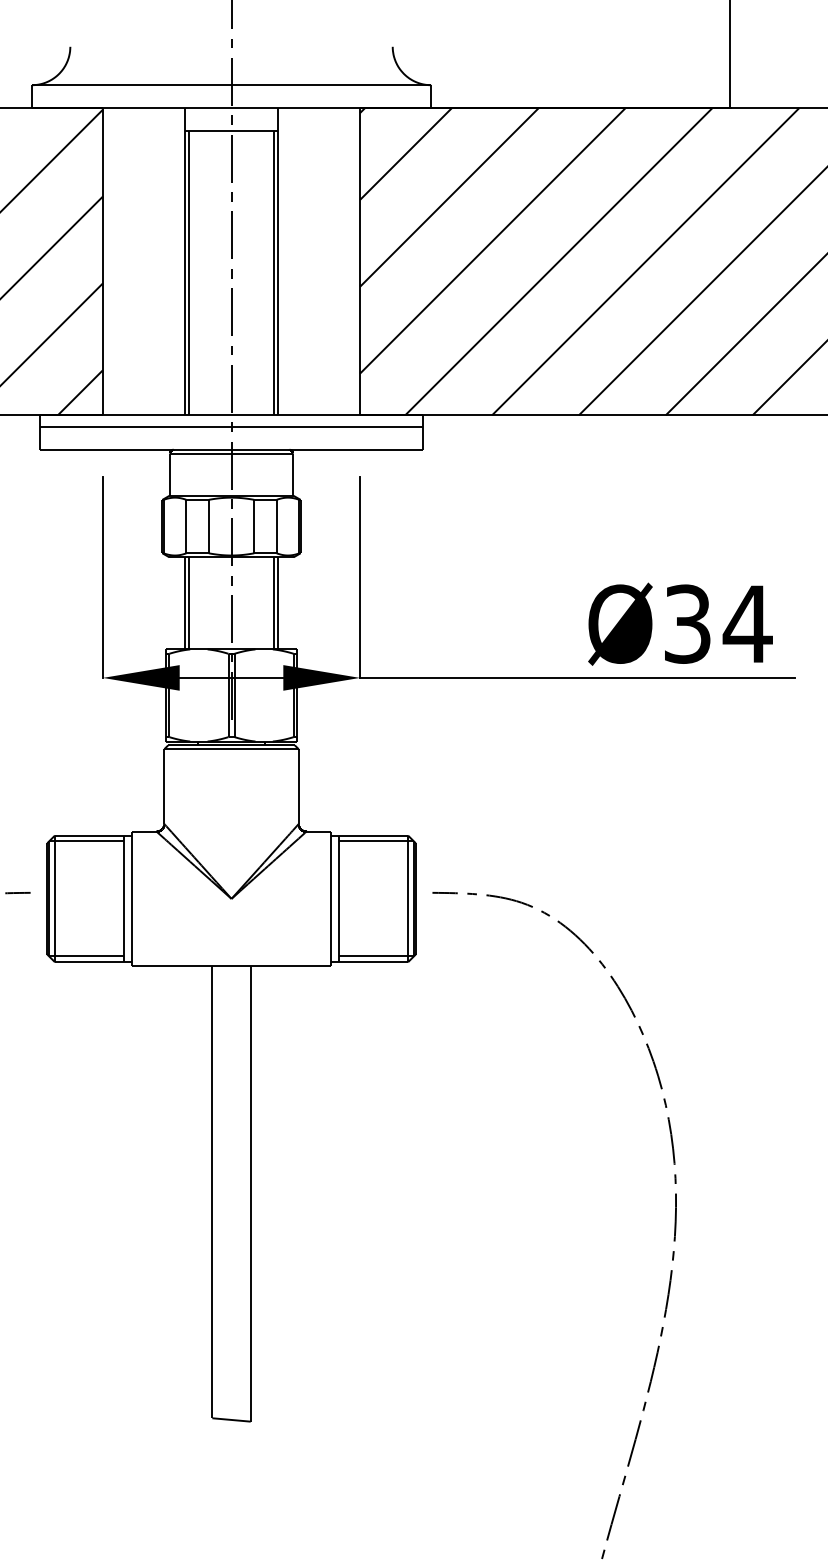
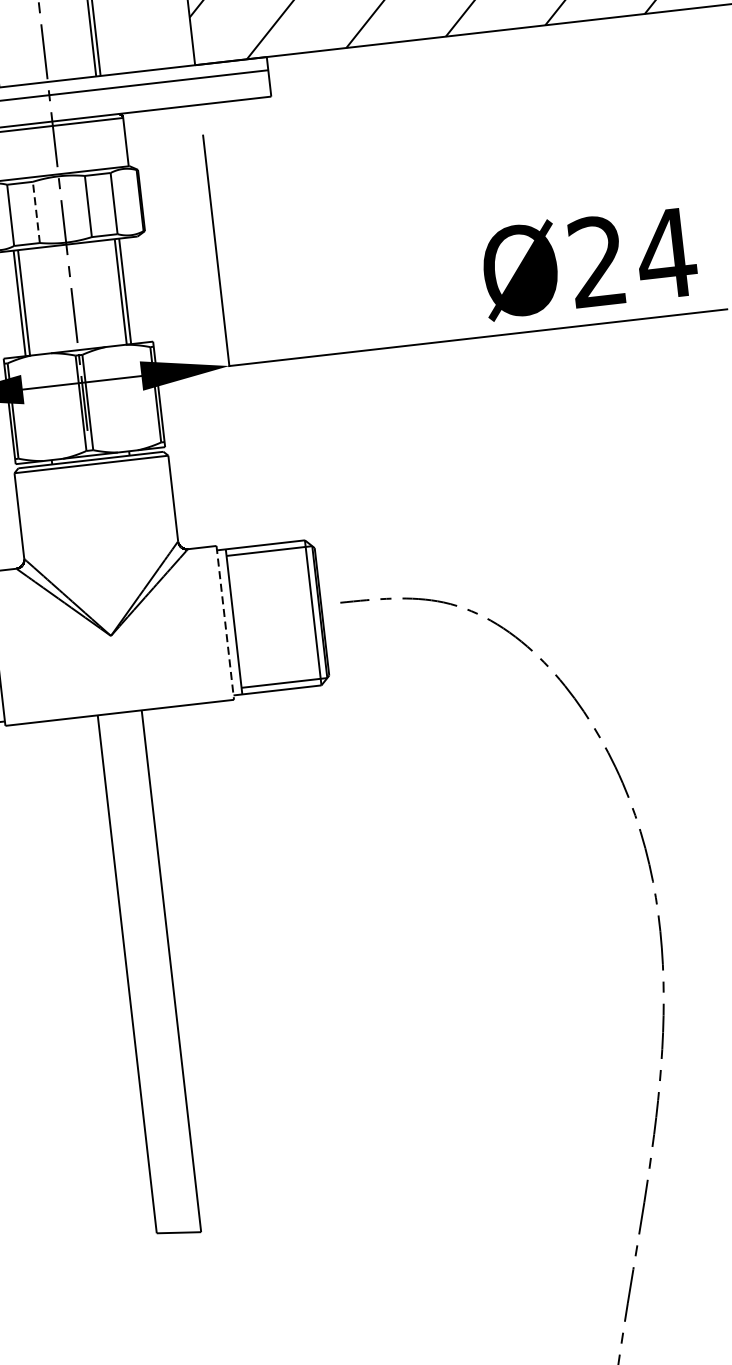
line: (208, 526) -> (35, 212), solid -> dashed
text: (687, 623) -> (597, 260), Ø34 -> Ø24
line: (331, 899) -> (225, 623), solid -> dashed

